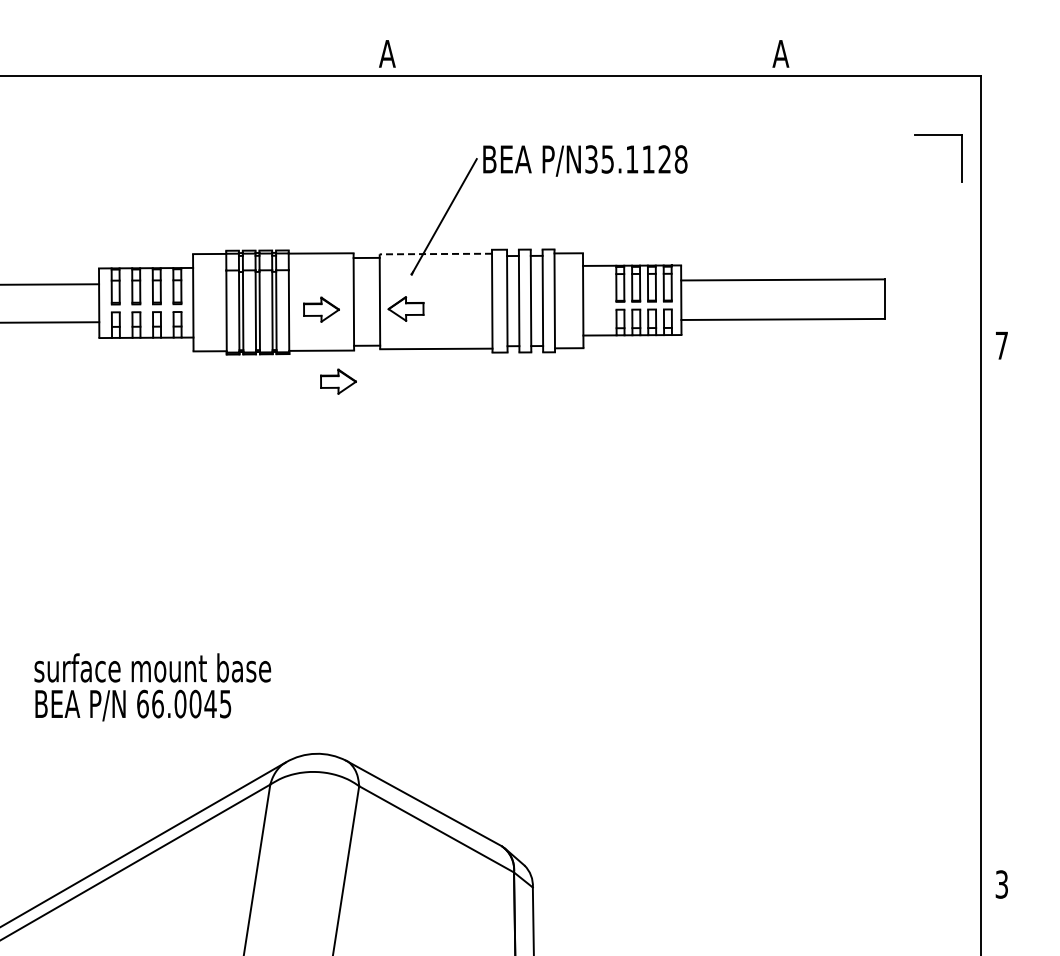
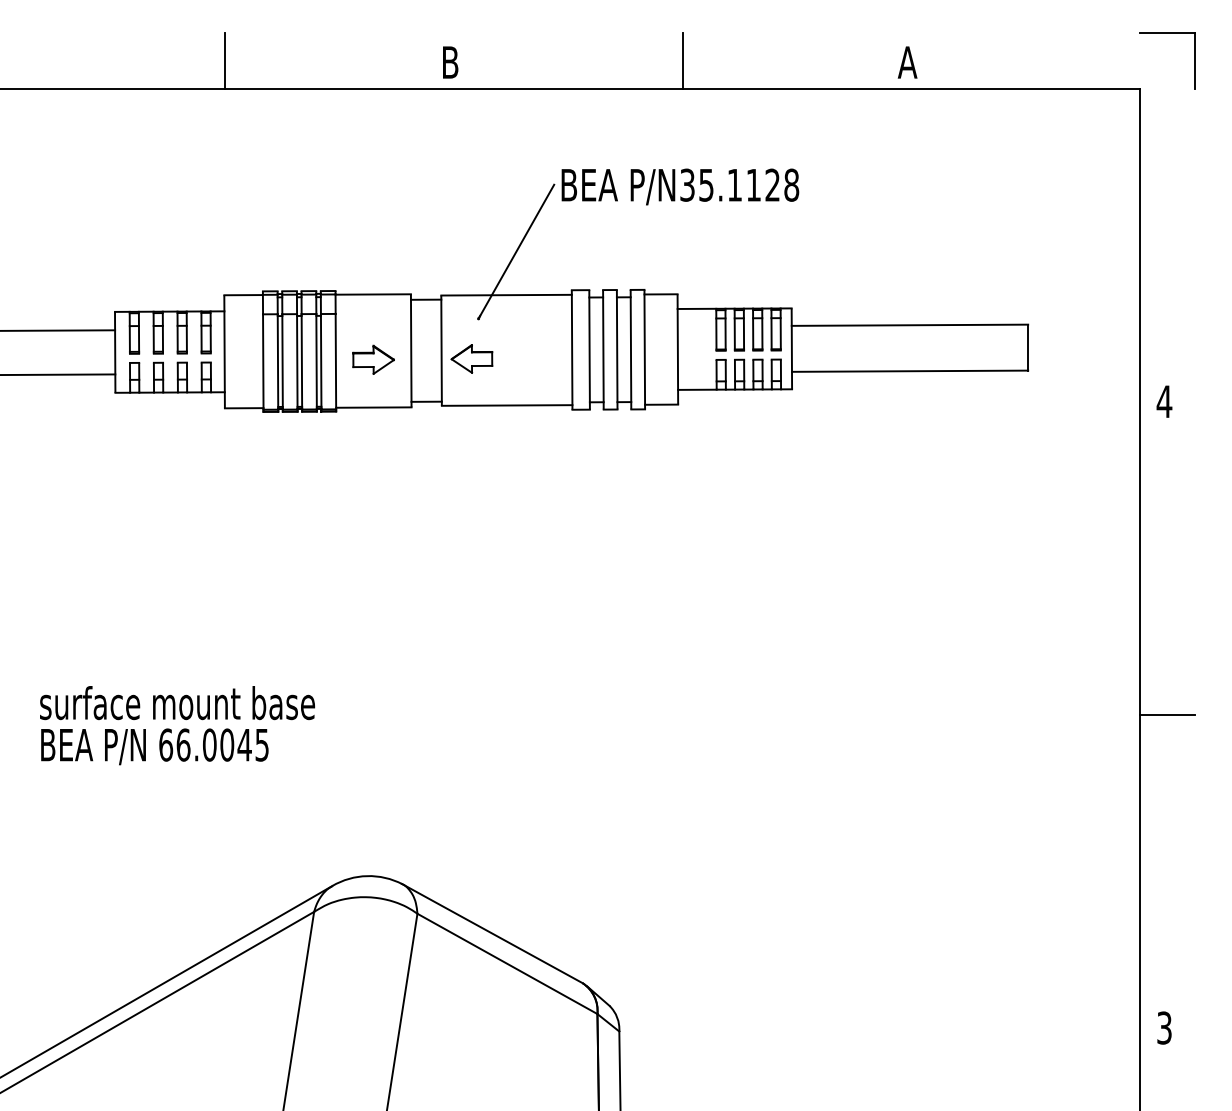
line: (193, 52) -> (224, 60), added
line: (587, 52) -> (682, 60), added
text: (387, 53) -> (450, 62), A -> B
part: (938, 135) -> (1167, 34), moved
line: (435, 254) -> (506, 295), dashed -> solid
text: (1001, 345) -> (1164, 401), 7 -> 4
part: (338, 381) -> (393, 443), removed
line: (1004, 615) -> (1167, 715), added
text: (152, 687) -> (177, 725), moved

